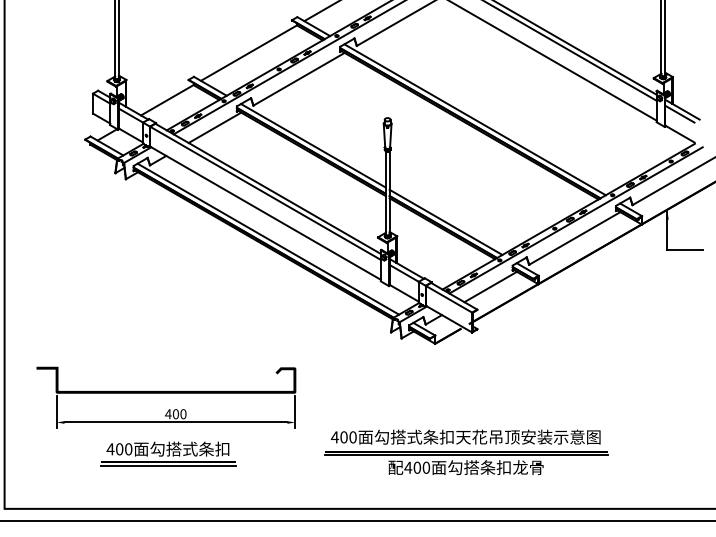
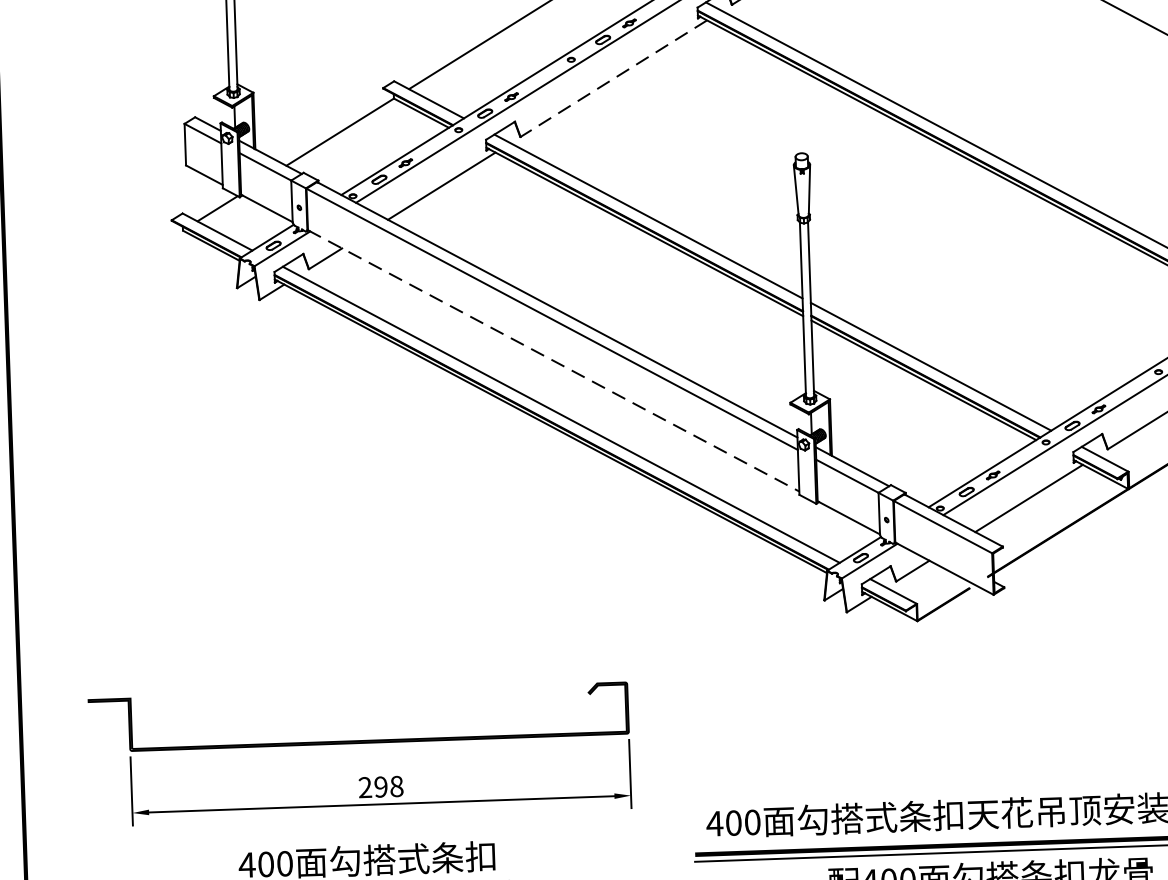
line: (299, 79) -> (614, 79), solid -> dashed
line: (266, 213) -> (555, 361), solid -> dashed
text: (175, 414) -> (380, 787), 400 -> 298

